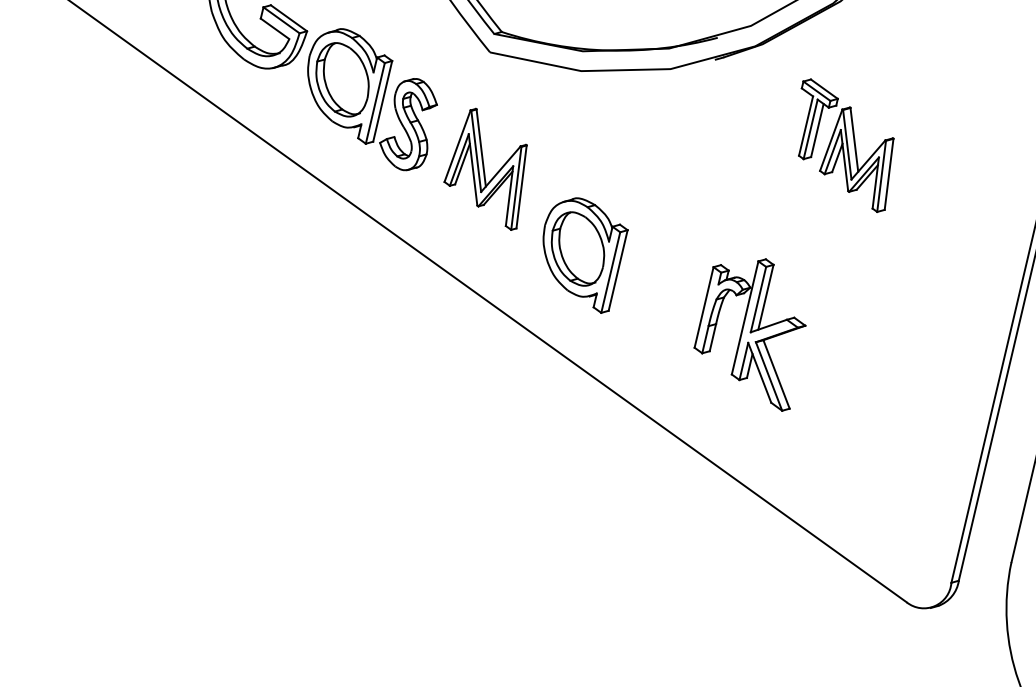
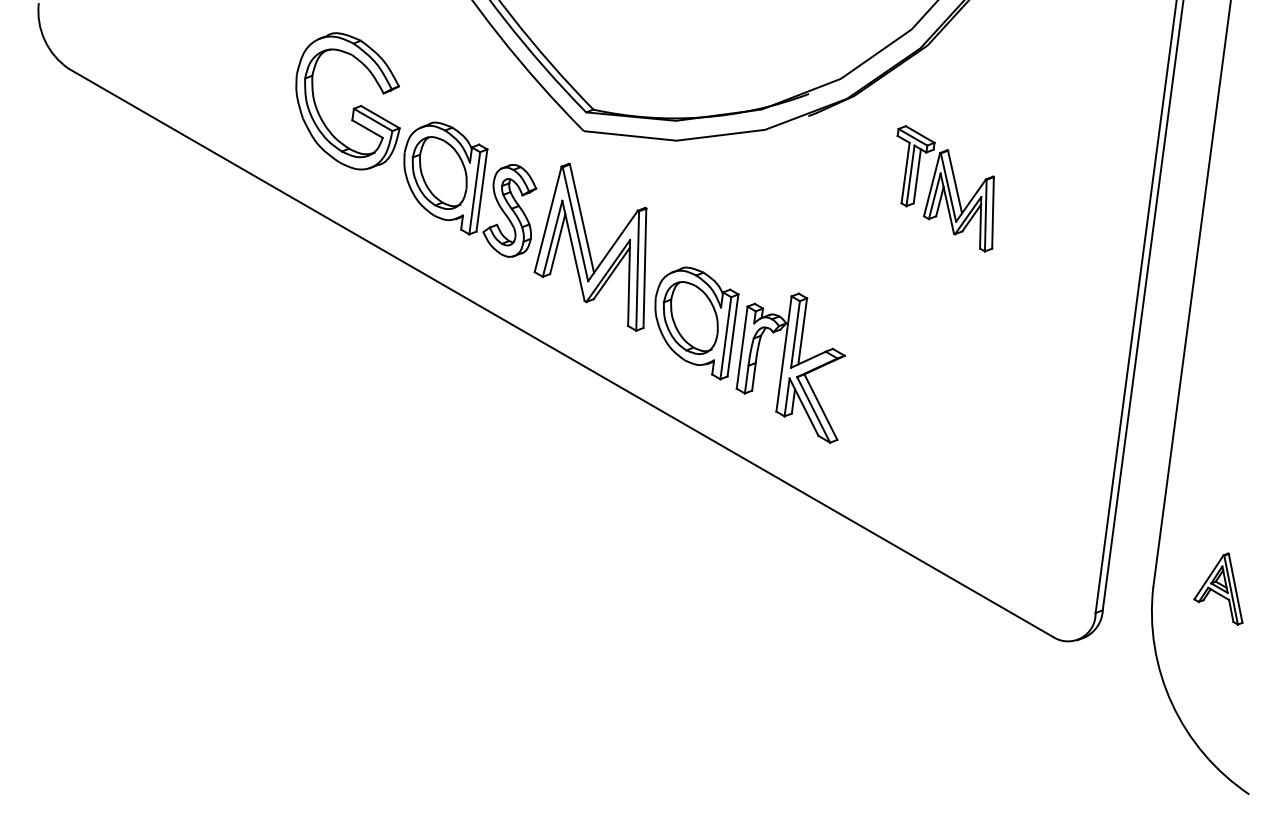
part: (485, 167) -> (590, 246), size x1.43
part: (750, 331) -> (790, 367), moved

